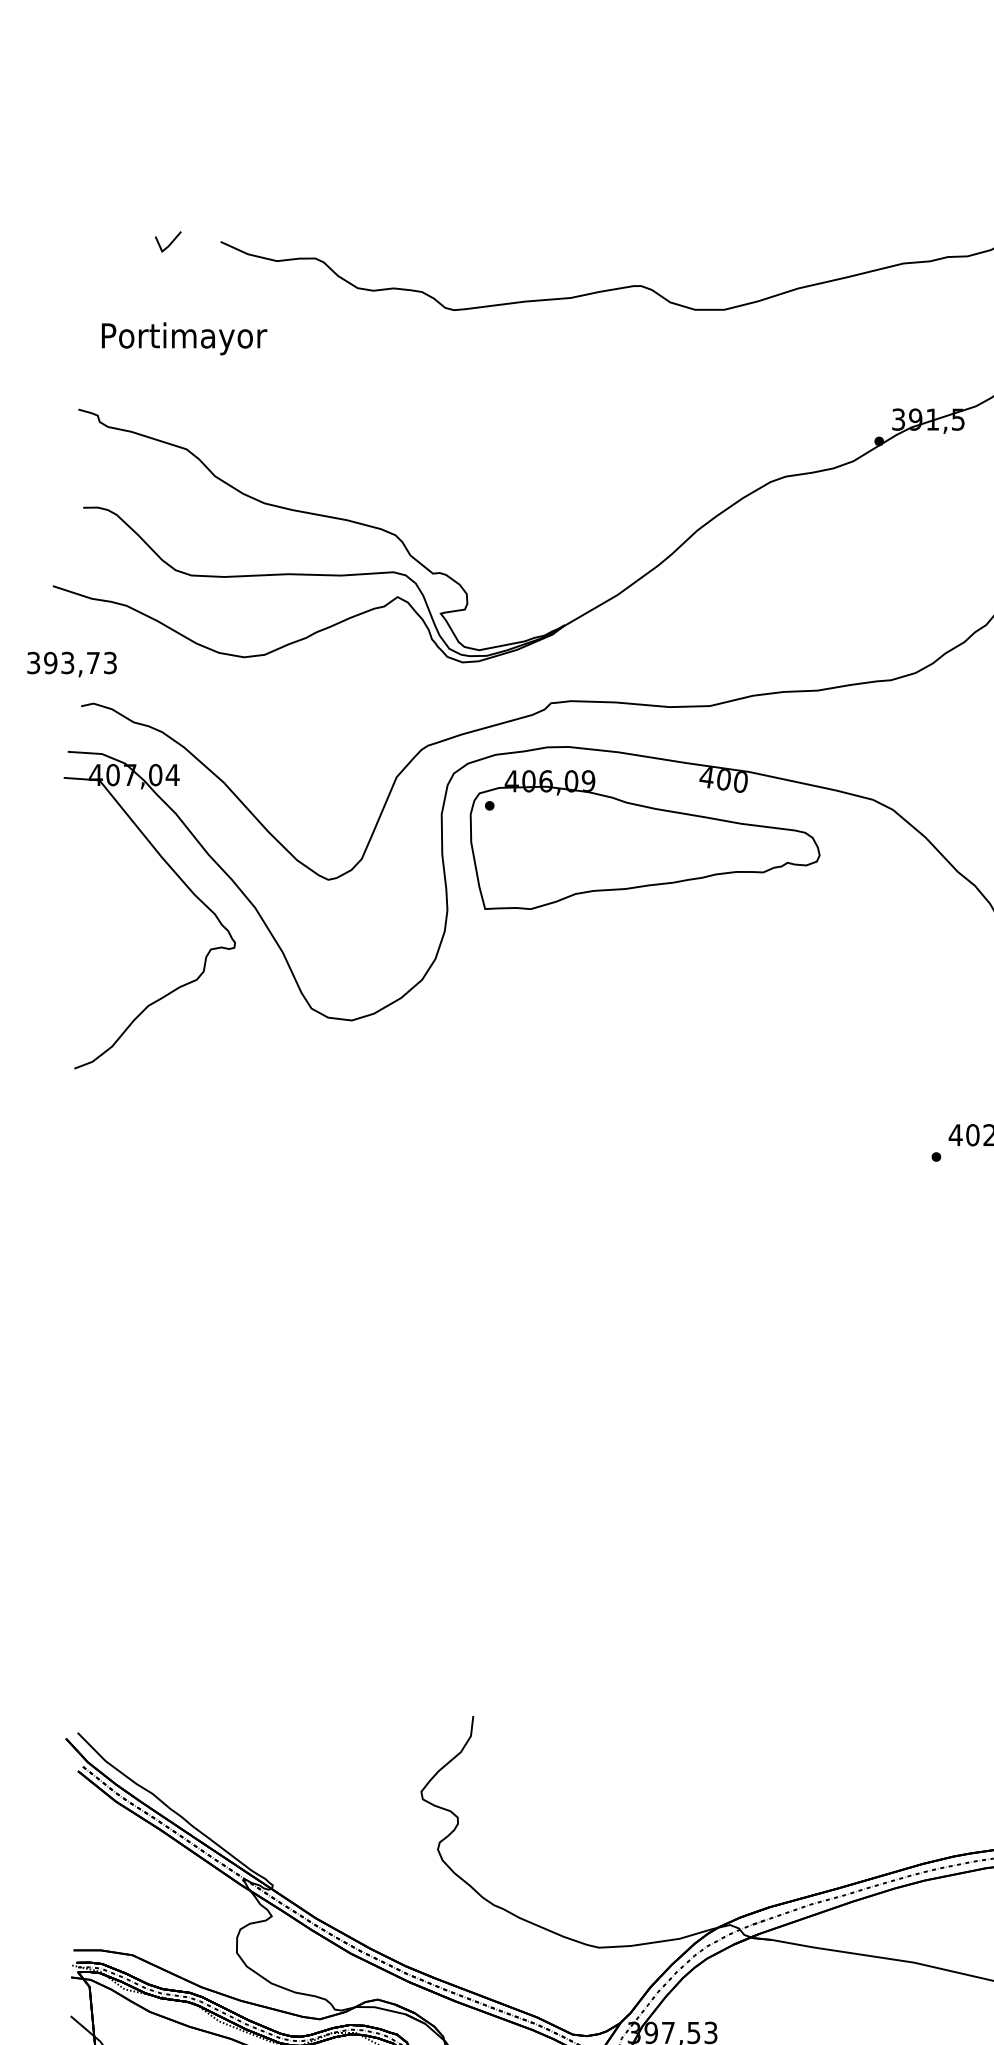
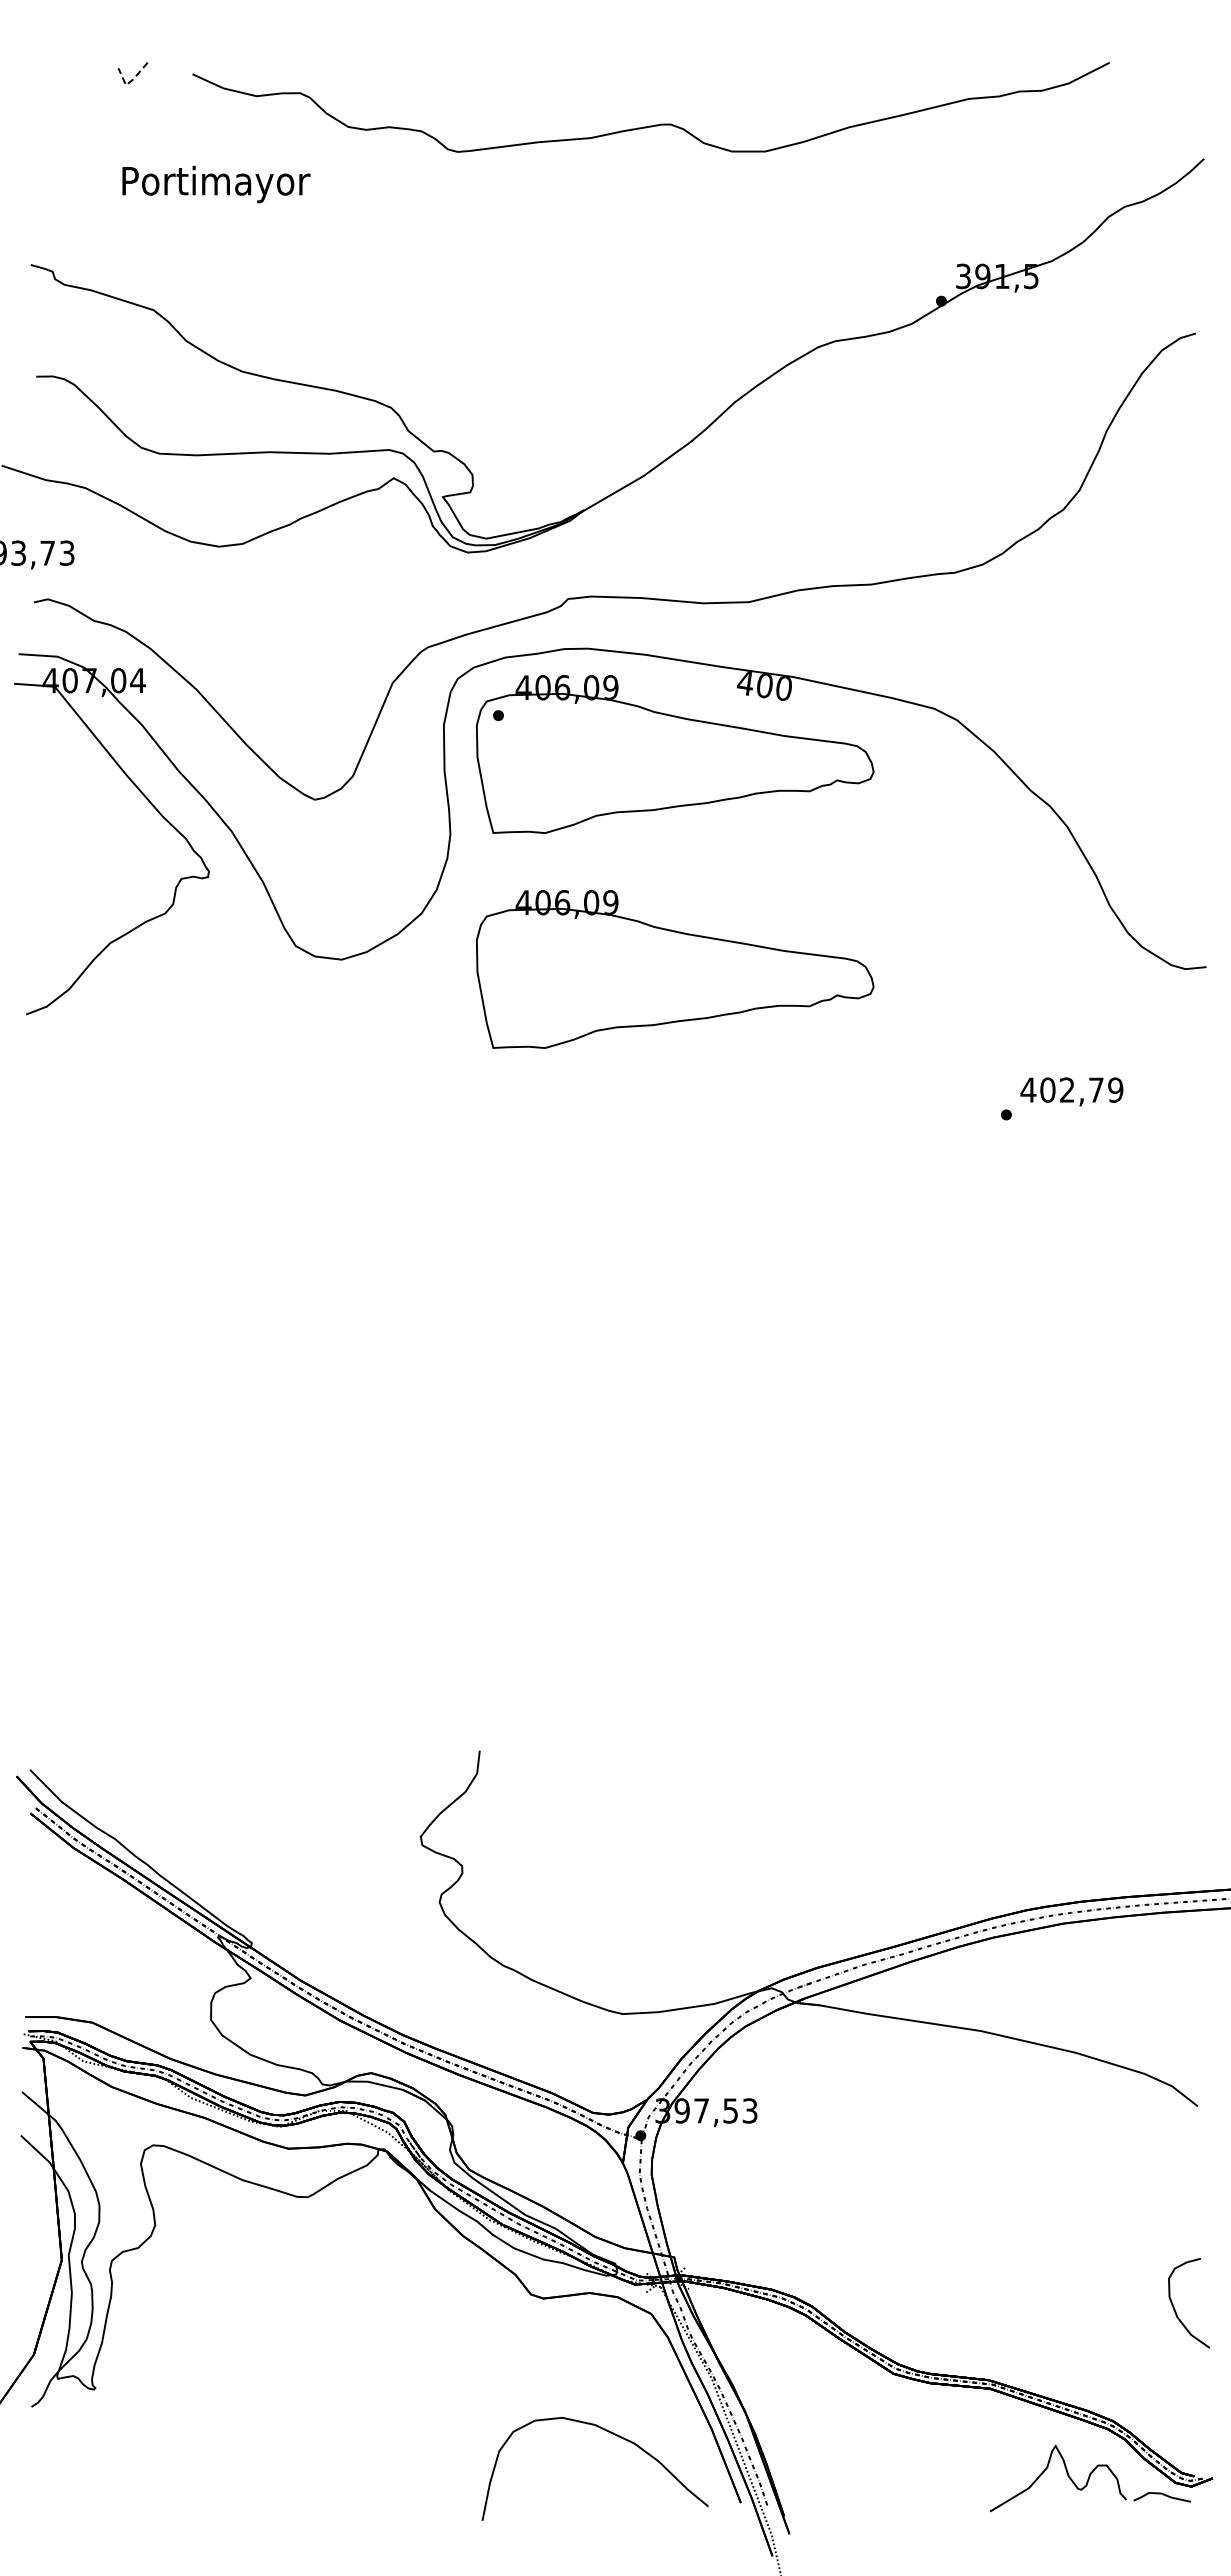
line: (166, 248) -> (131, 81), solid -> dashed
text: (184, 338) -> (216, 184), moved
part: (645, 1029) -> (675, 969), added

